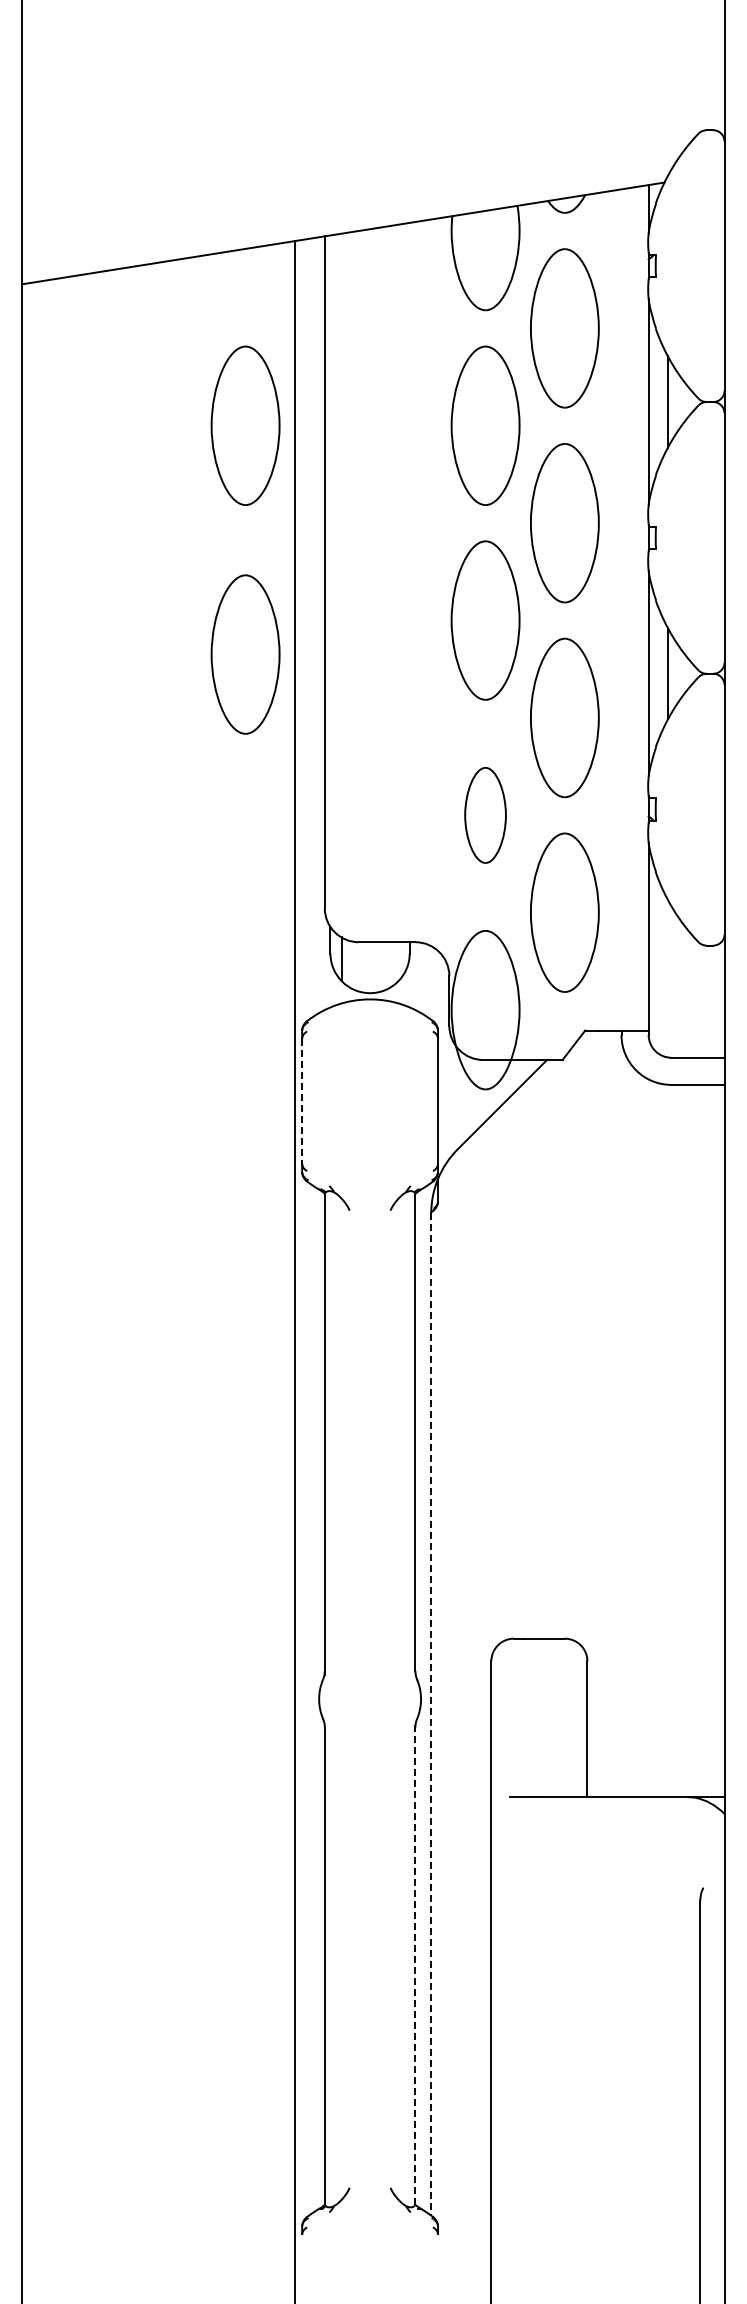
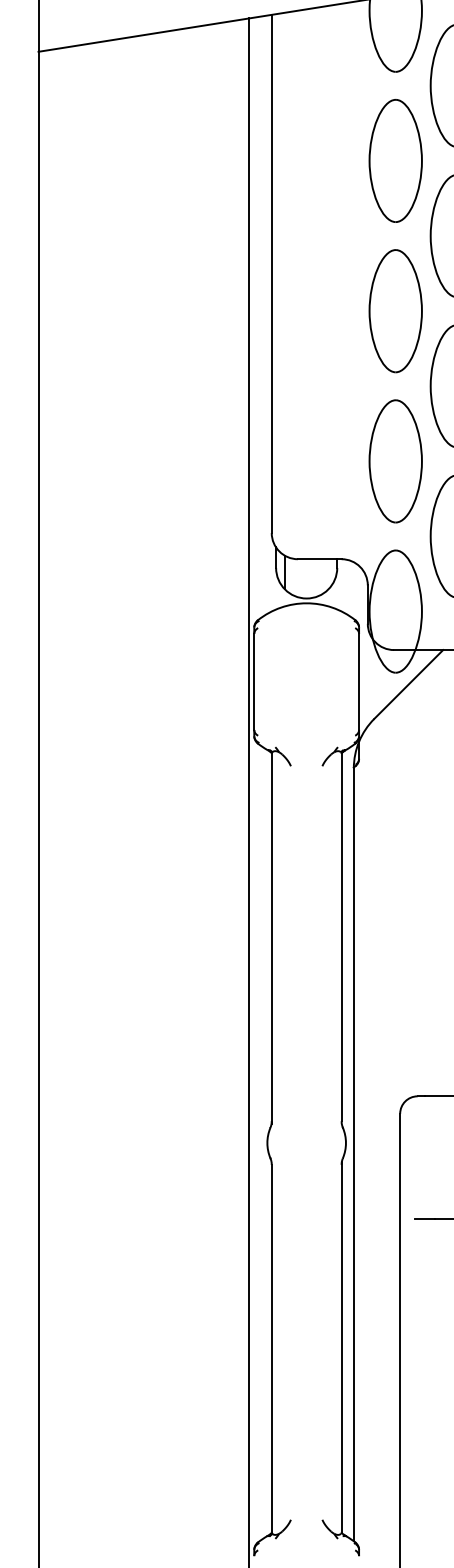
part: (245, 425) -> (210, 160), removed
part: (245, 654) -> (210, 337), removed
part: (485, 815) -> (395, 461), size x1.67
line: (302, 1101) -> (254, 682), dashed -> solid
line: (431, 1715) -> (354, 1155), dashed -> solid
line: (415, 1964) -> (341, 1347), dashed -> solid

